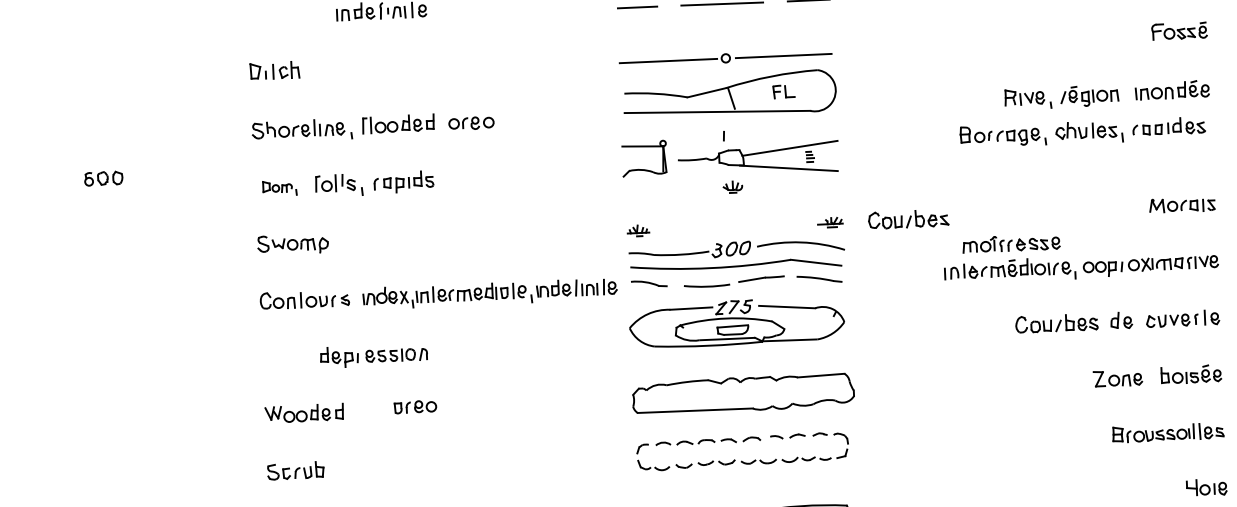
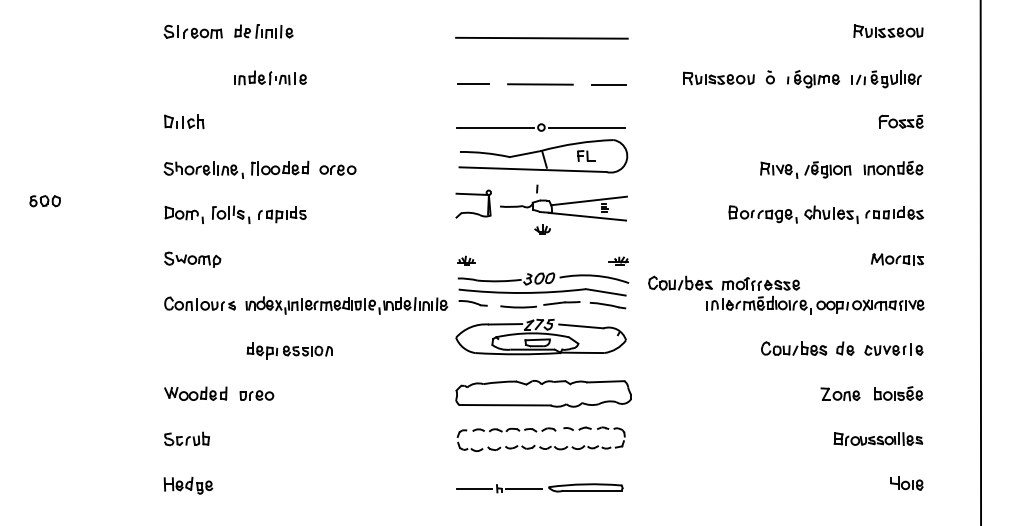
part: (1081, 132) -> (825, 214), moved
part: (278, 187) -> (183, 214), size x1.43
part: (908, 218) -> (680, 282), moved
part: (373, 355) -> (289, 350), moved
part: (414, 406) -> (256, 395), moved

